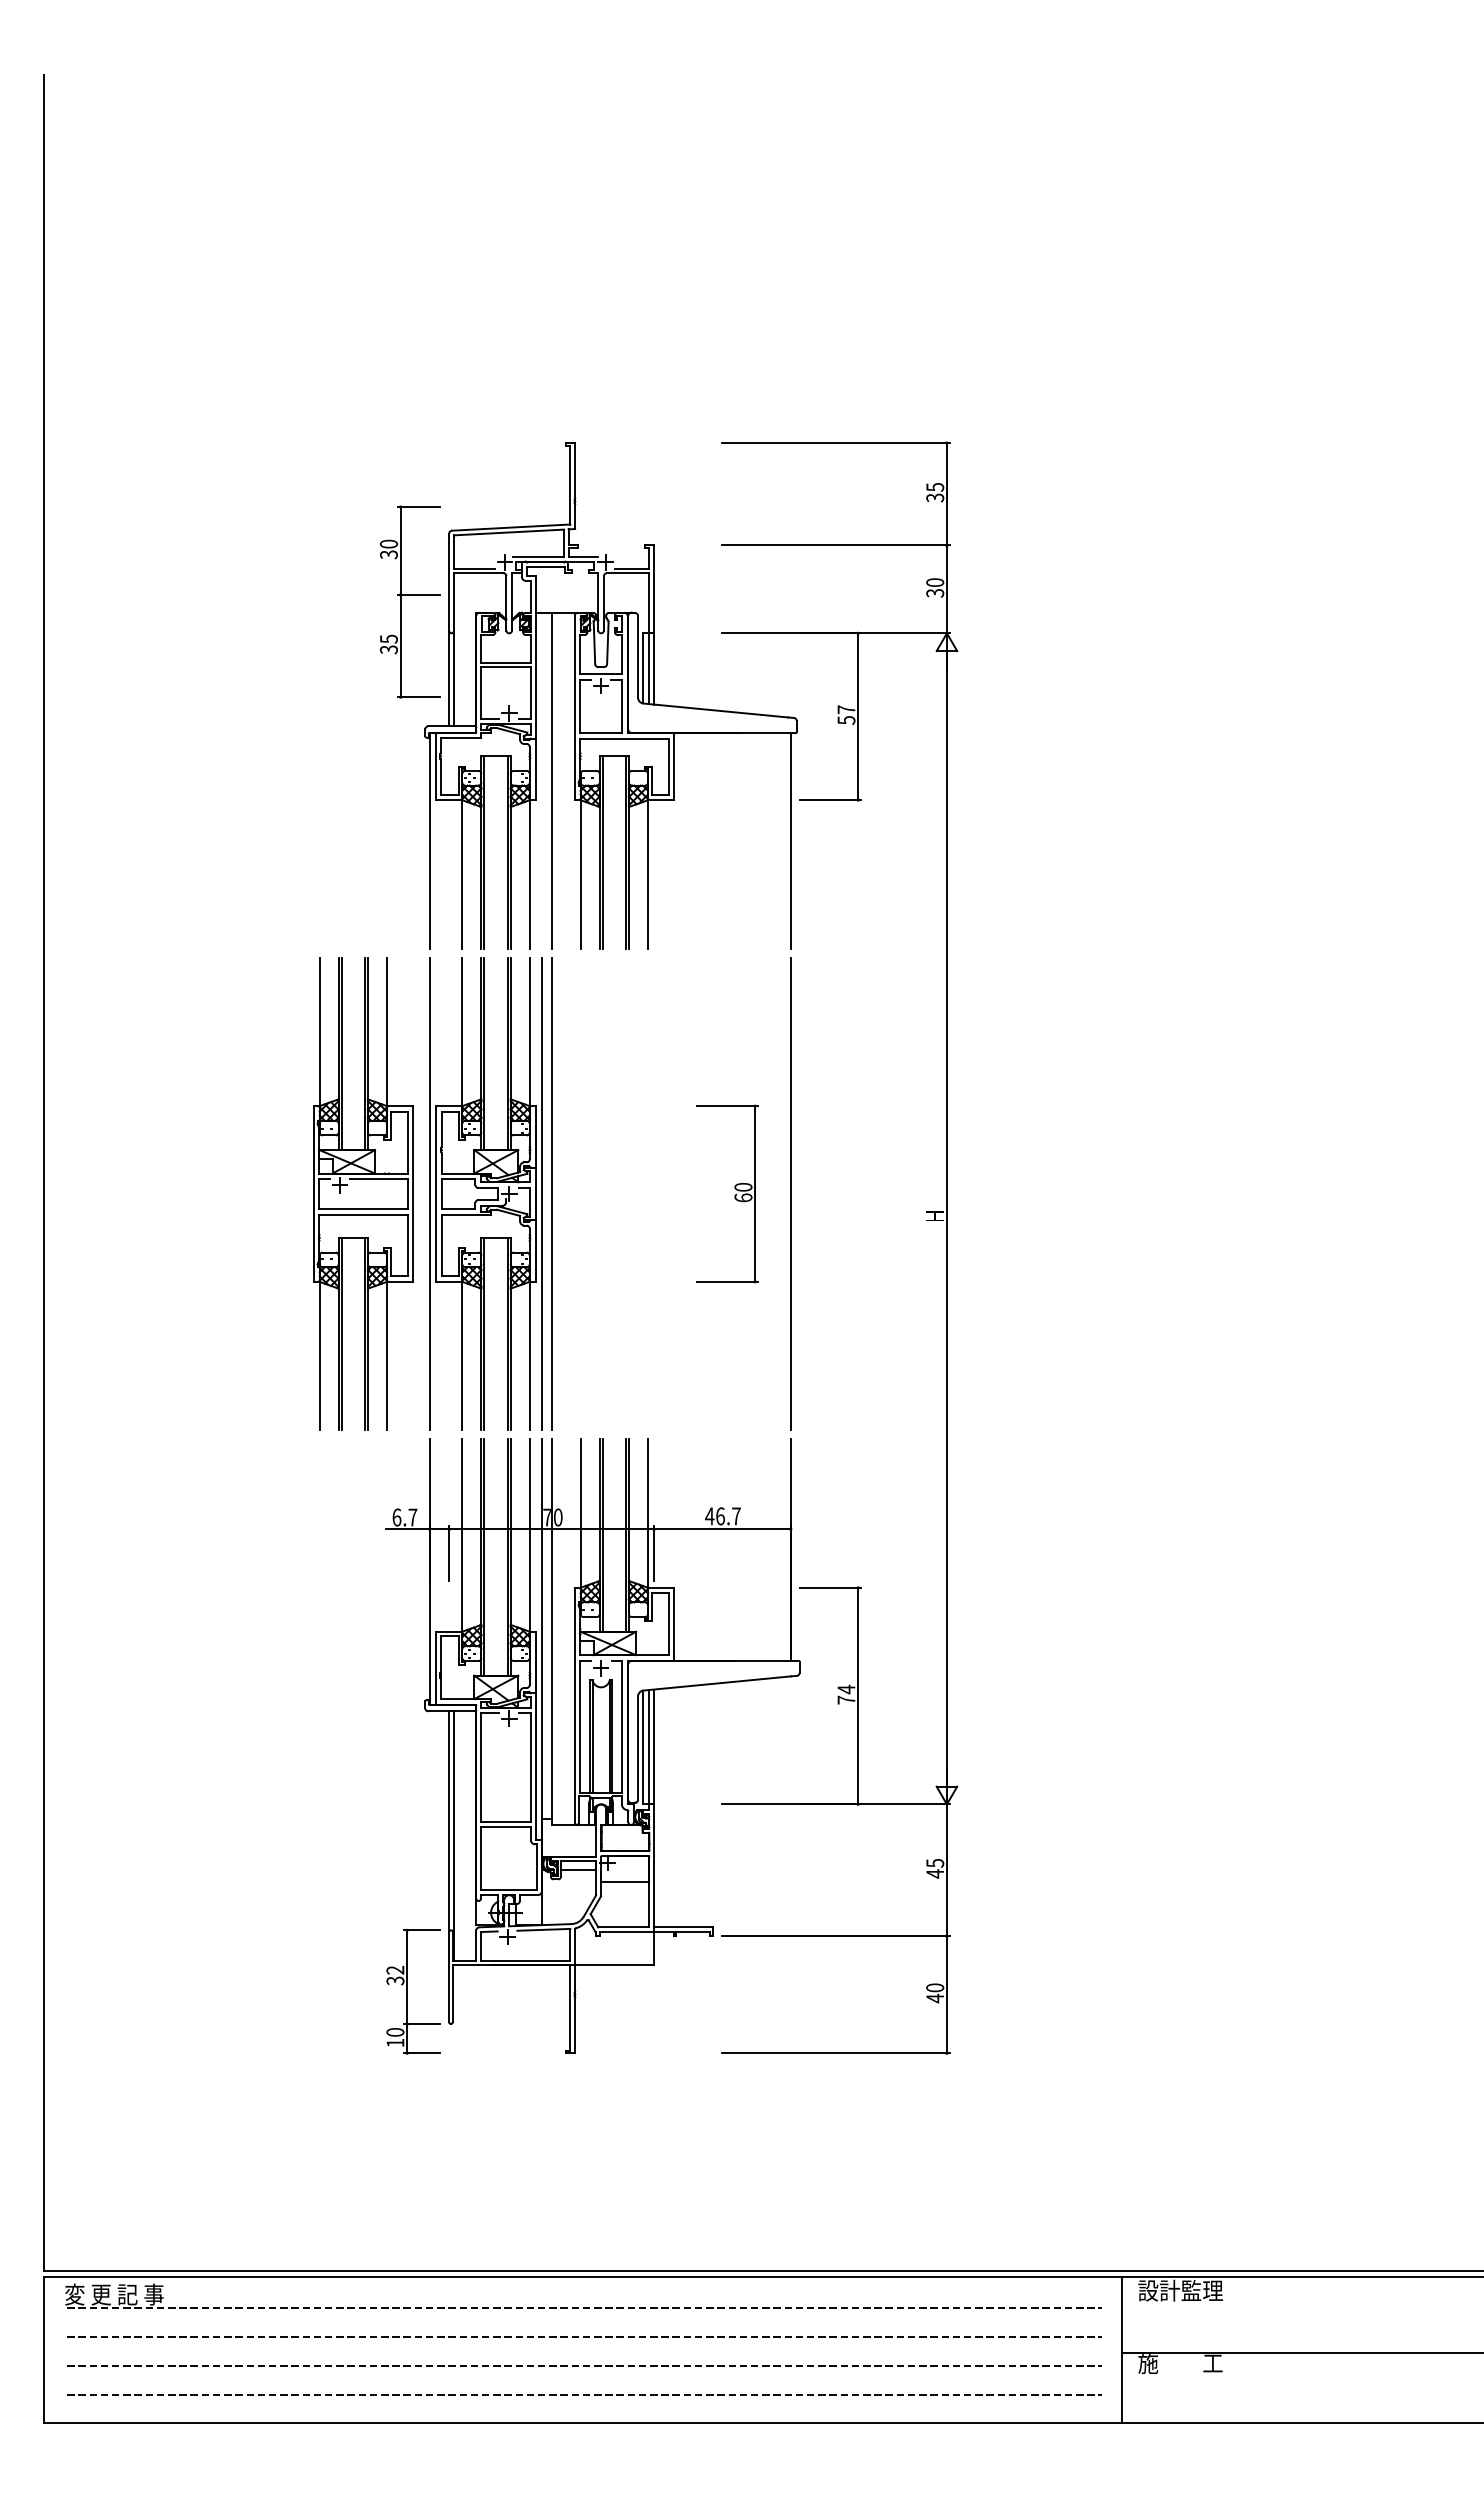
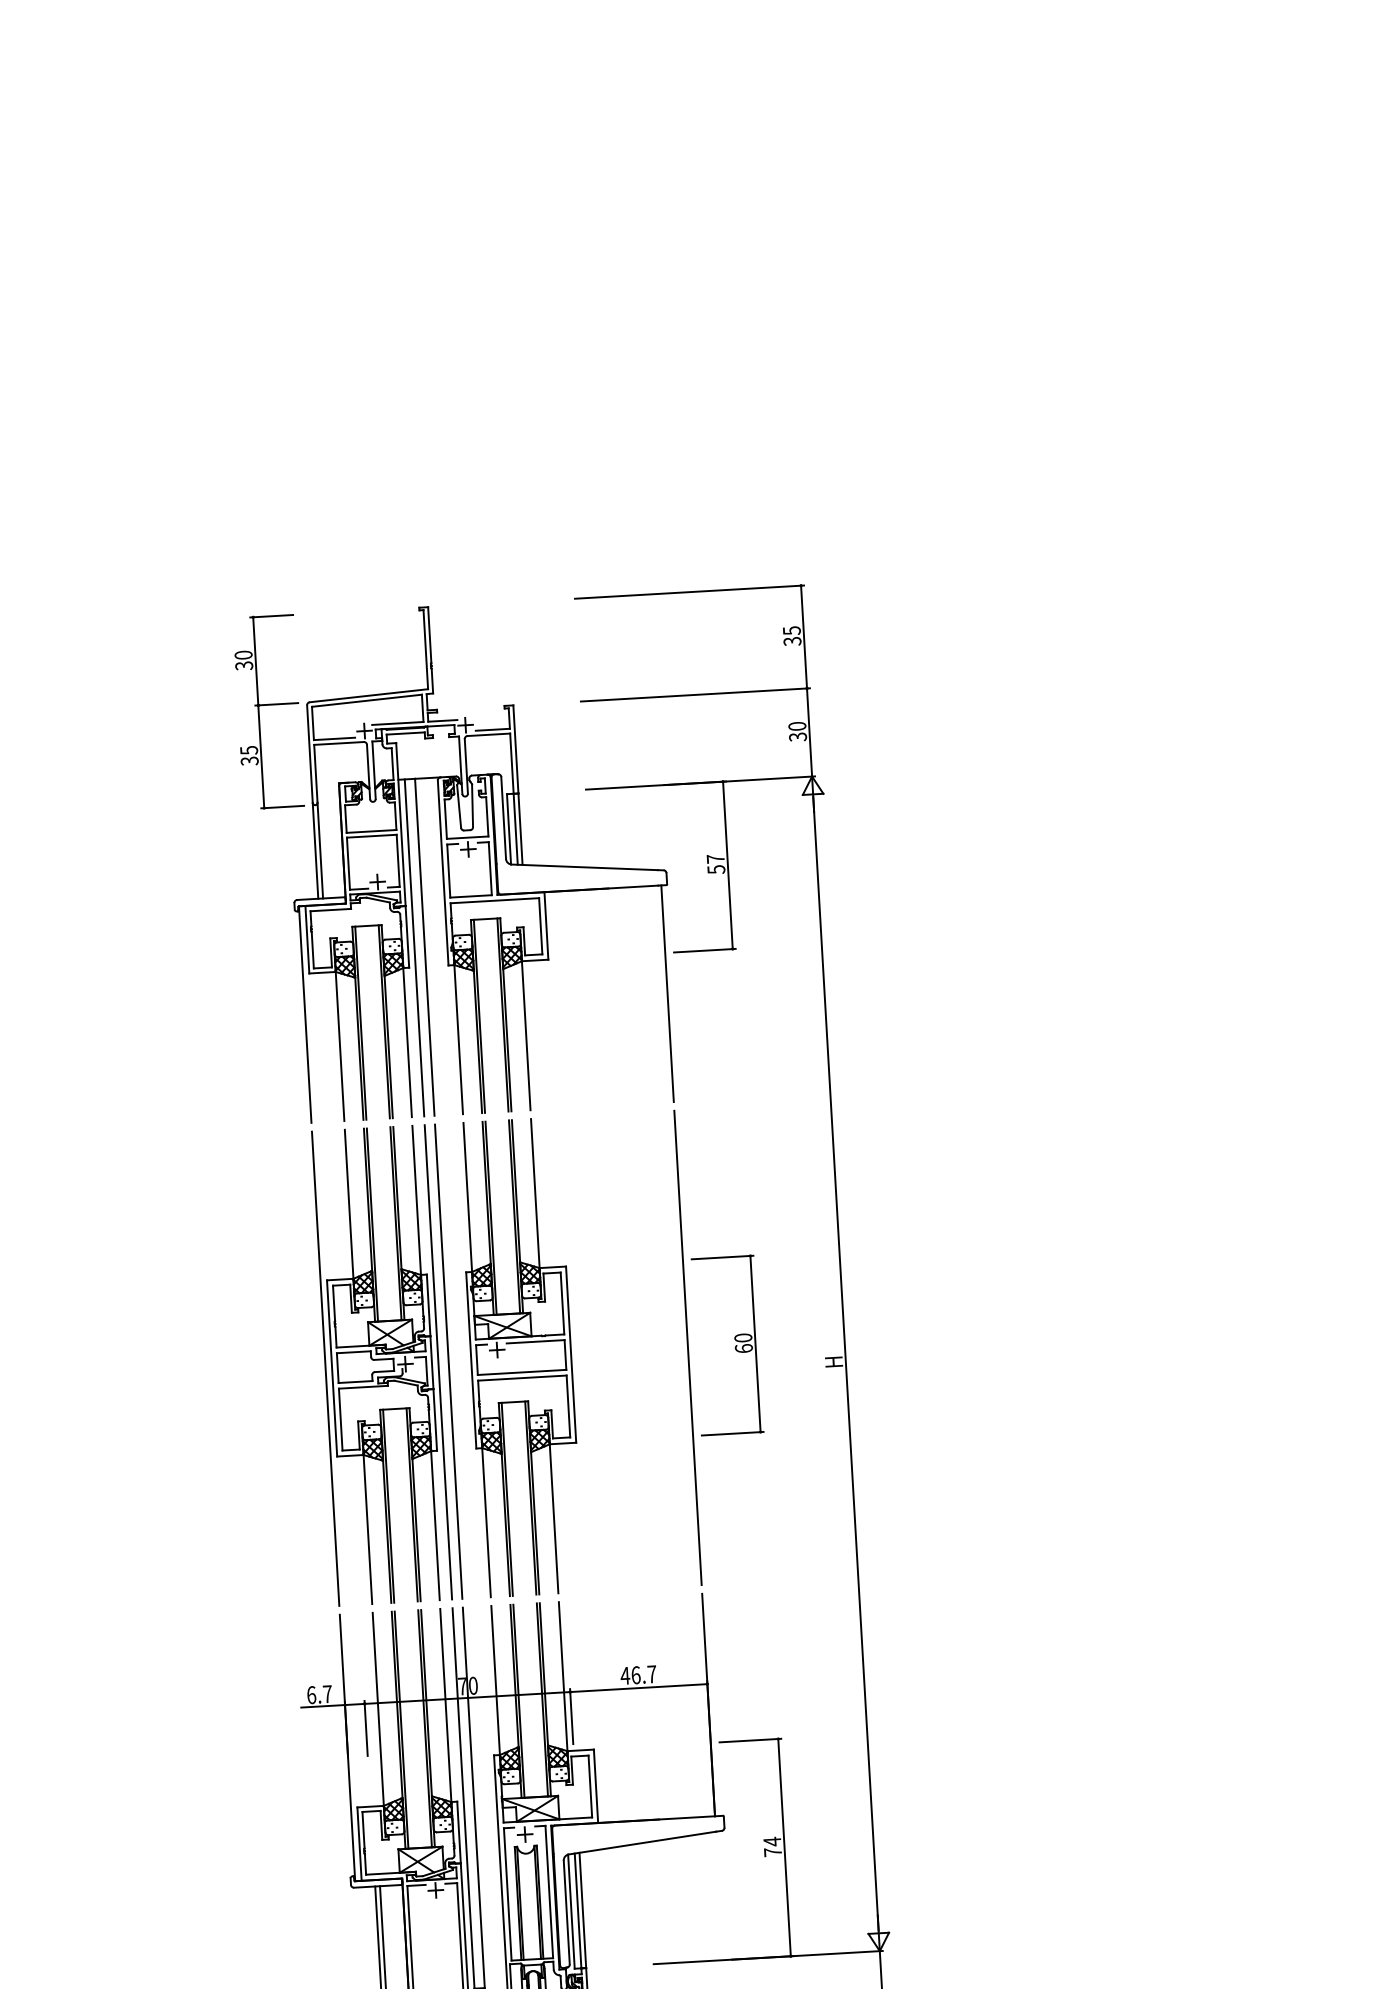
part: (410, 601) -> (268, 711), moved
line: (542, 780) -> (414, 947), added
part: (363, 1193) -> (521, 1357), moved
part: (734, 1195) -> (734, 1346), moved

